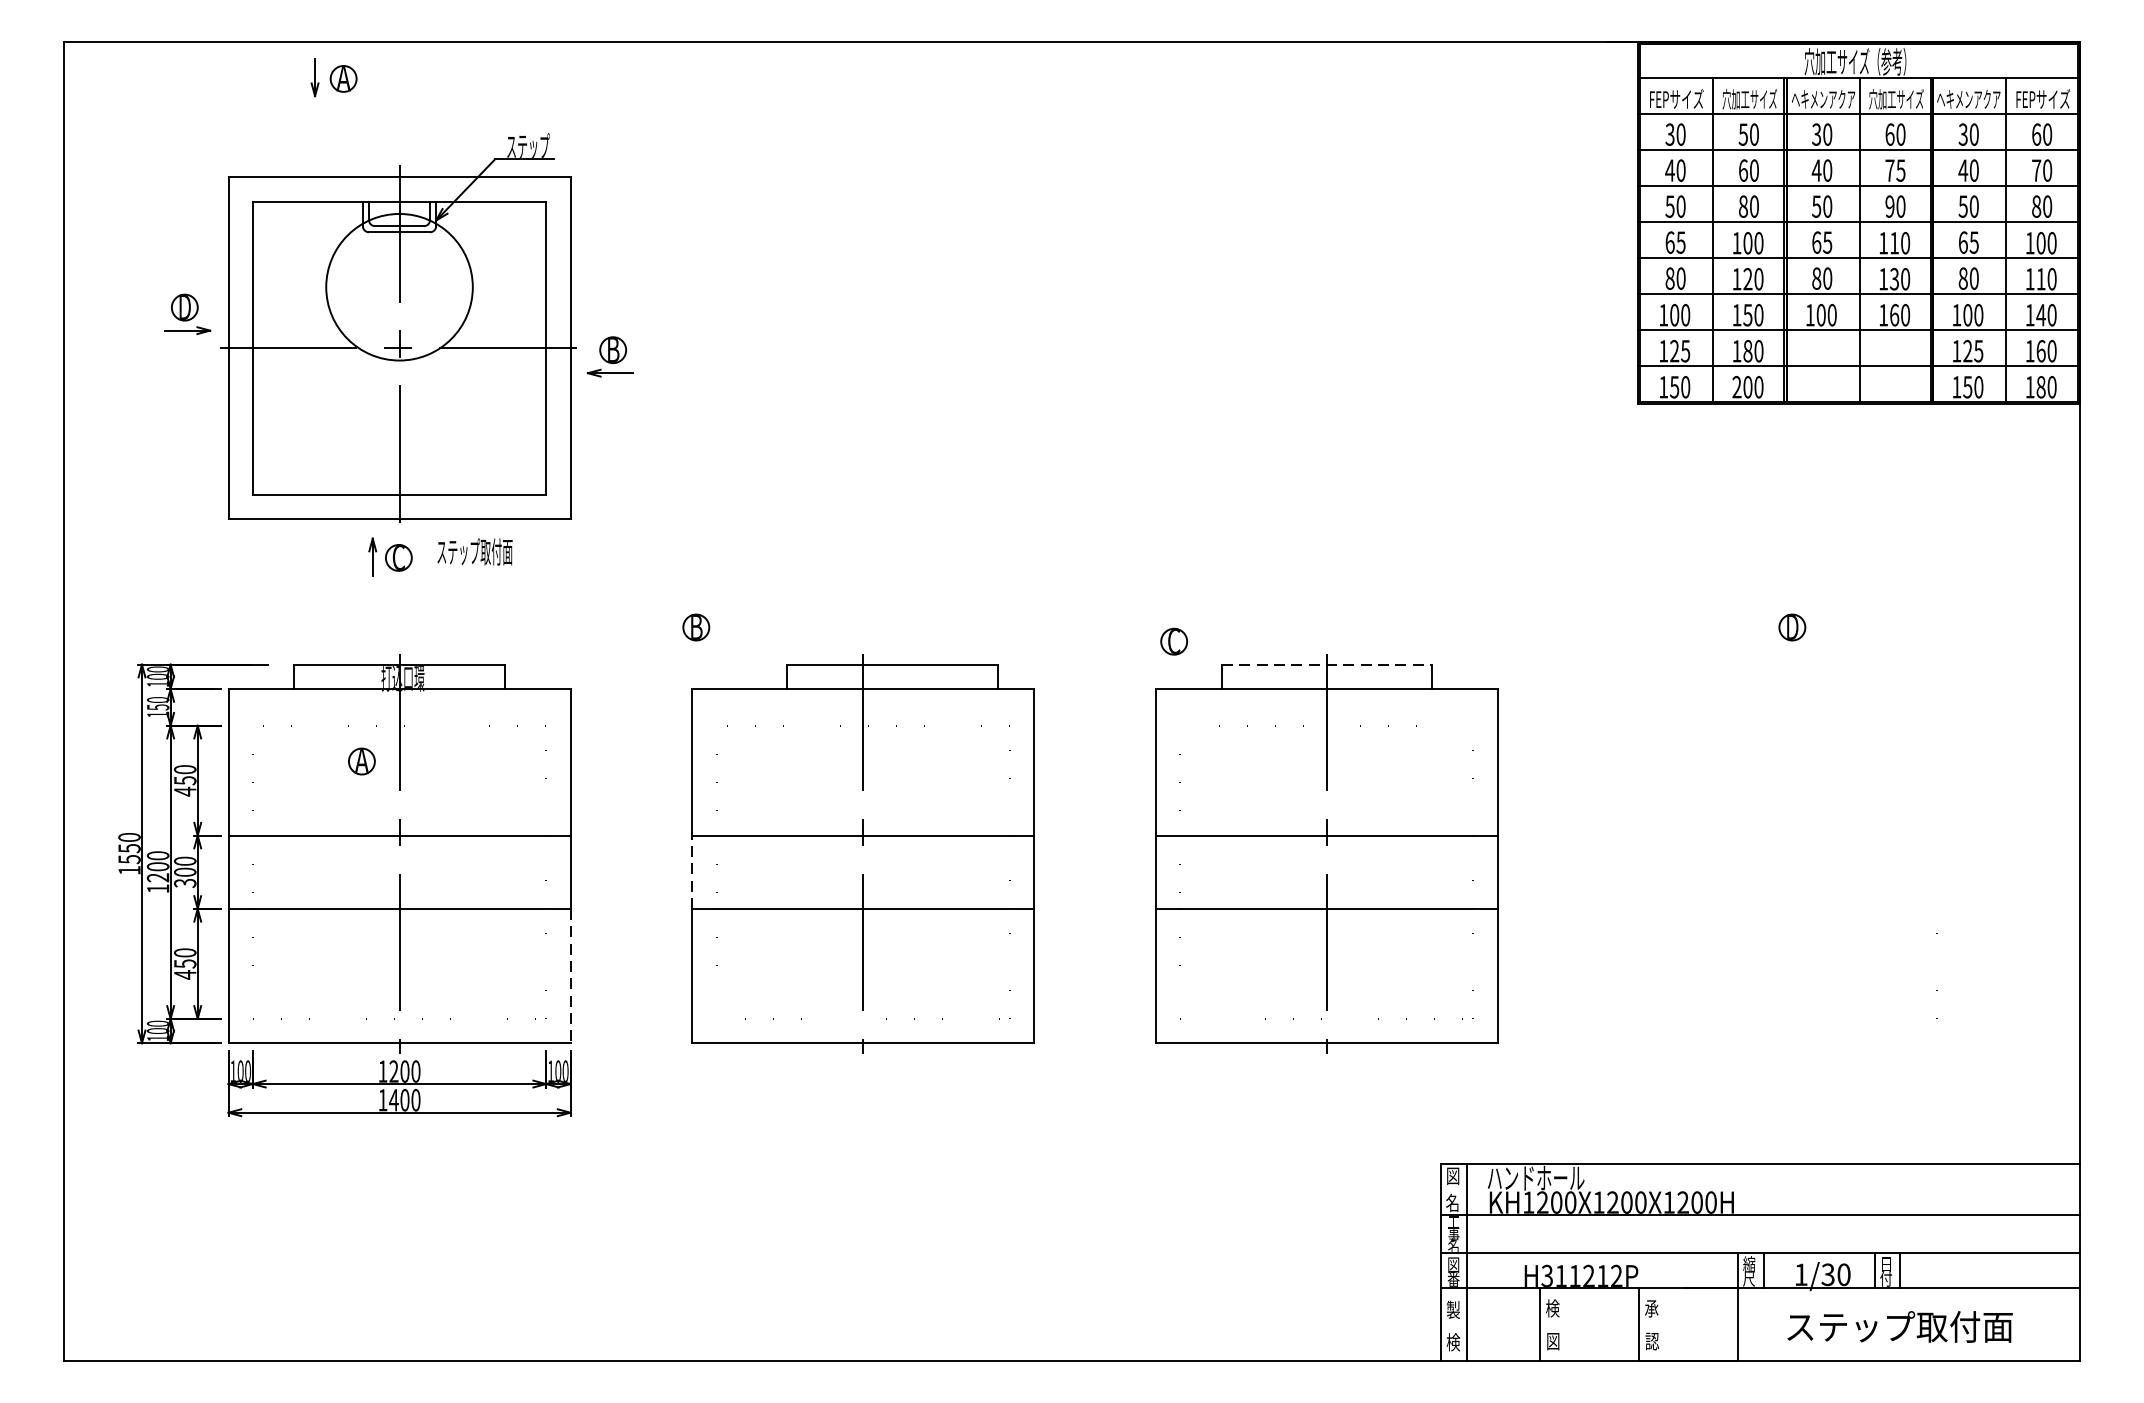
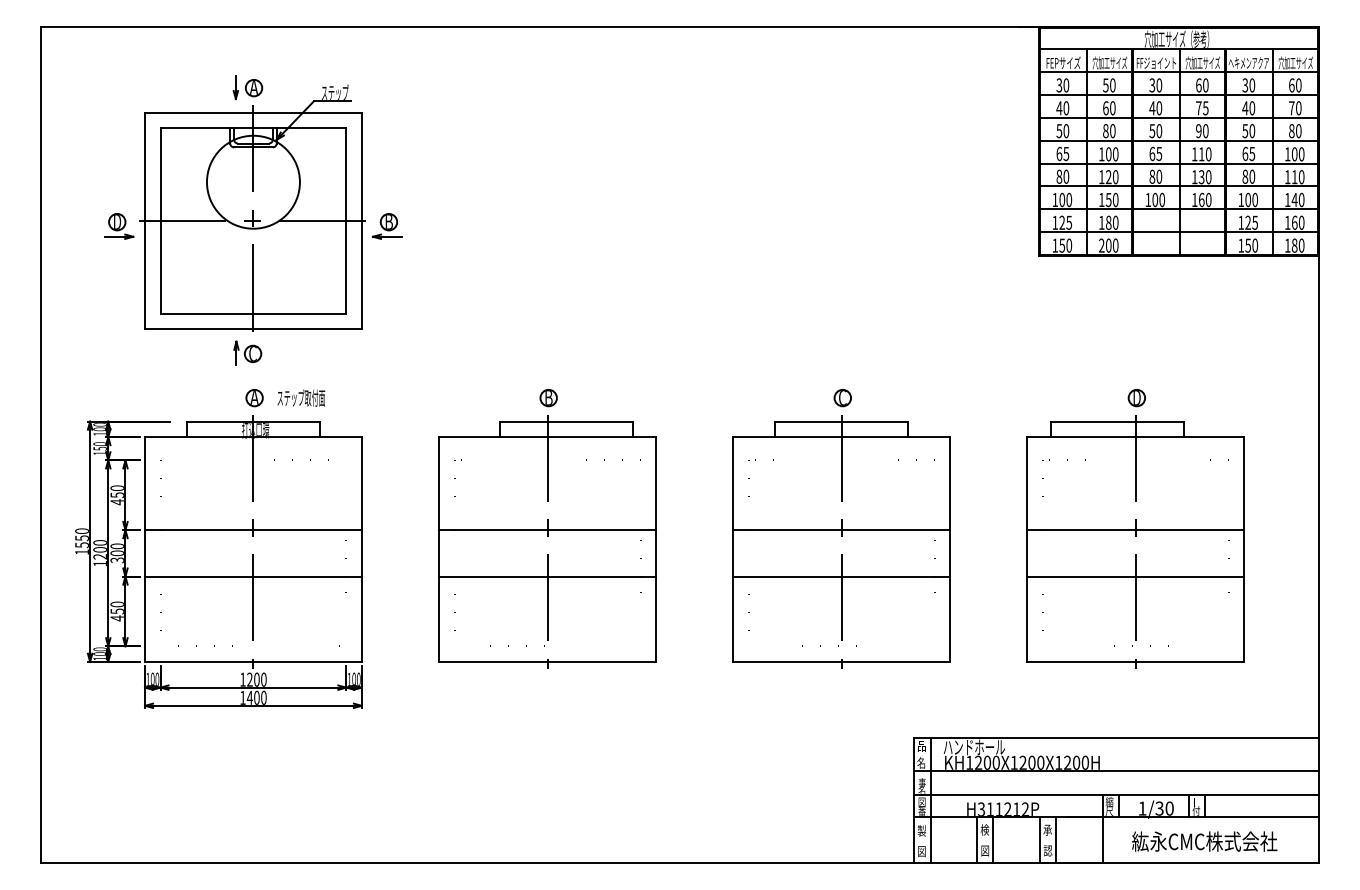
part: (333, 77) -> (247, 87), moved
text: (2042, 98) -> (1295, 62), FEPサイズ -> 穴加工サイズ
text: (1823, 100) -> (1156, 63), ヘキメンアクア -> FFジョイント
part: (188, 314) -> (119, 226), moved
text: (475, 550) -> (301, 397), moved
part: (695, 628) -> (548, 398), moved
part: (1173, 642) -> (842, 398), moved
line: (1326, 664) -> (841, 421), dashed -> solid
part: (361, 762) -> (254, 398), moved
part: (1790, 853) -> (1135, 541), added
line: (692, 870) -> (439, 552), dashed -> solid
line: (569, 976) -> (361, 619), dashed -> solid
text: (1452, 1175) -> (921, 745), 図 -> 品
line: (1566, 1323) -> (993, 839), added
line: (1665, 1323) -> (1056, 839), added
text: (1898, 1326) -> (1204, 841), ステップ取付面 -> 紘永CMC株式会社
text: (1452, 1342) -> (921, 851), 検 -> 図

